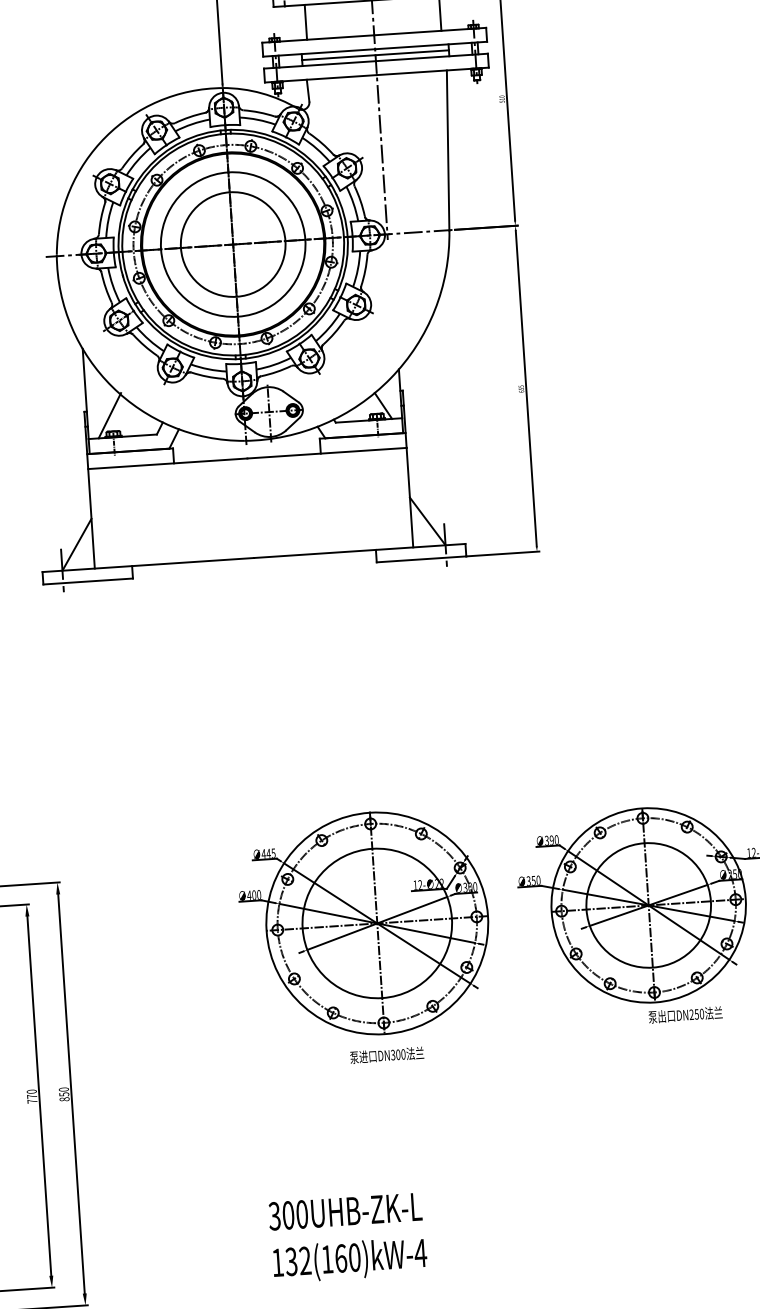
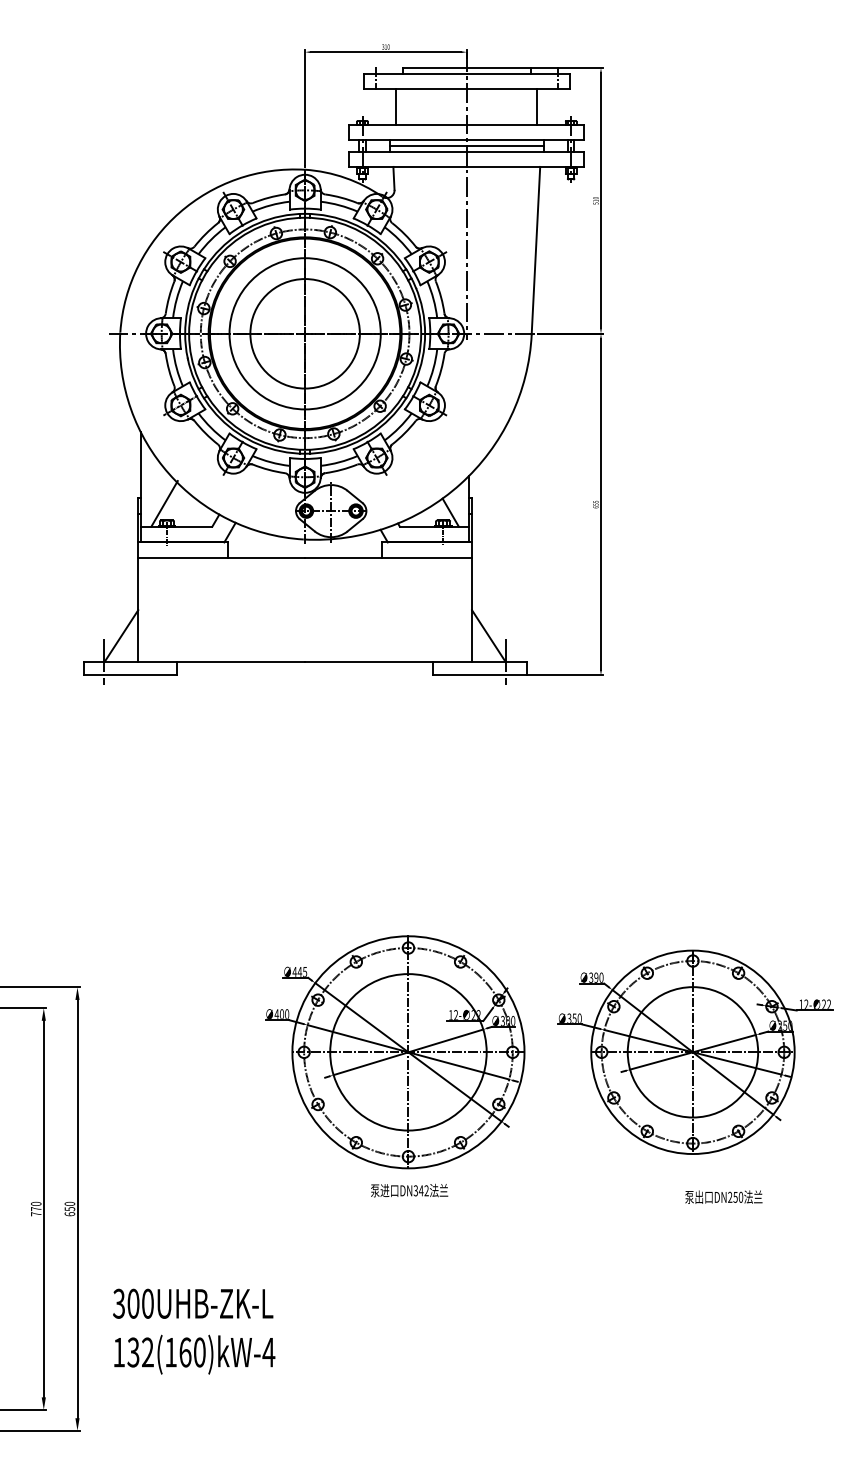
text: (685, 1014) -> (723, 1196), moved
text: (400, 1054) -> (423, 1190), DN300 -> DN342
text: (64, 1099) -> (69, 1214), 850 -> 650
text: (348, 1237) -> (194, 1331), moved

